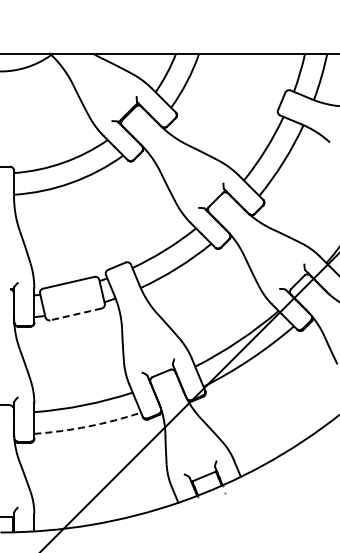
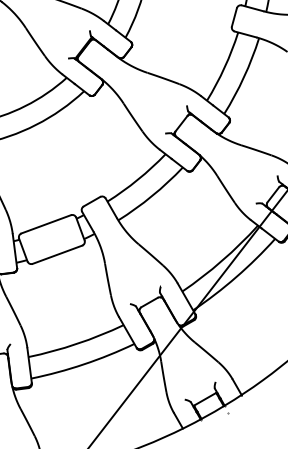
line: (75, 314) -> (56, 254), dashed -> solid
arc: (88, 426) -> (84, 364), dashed -> solid

